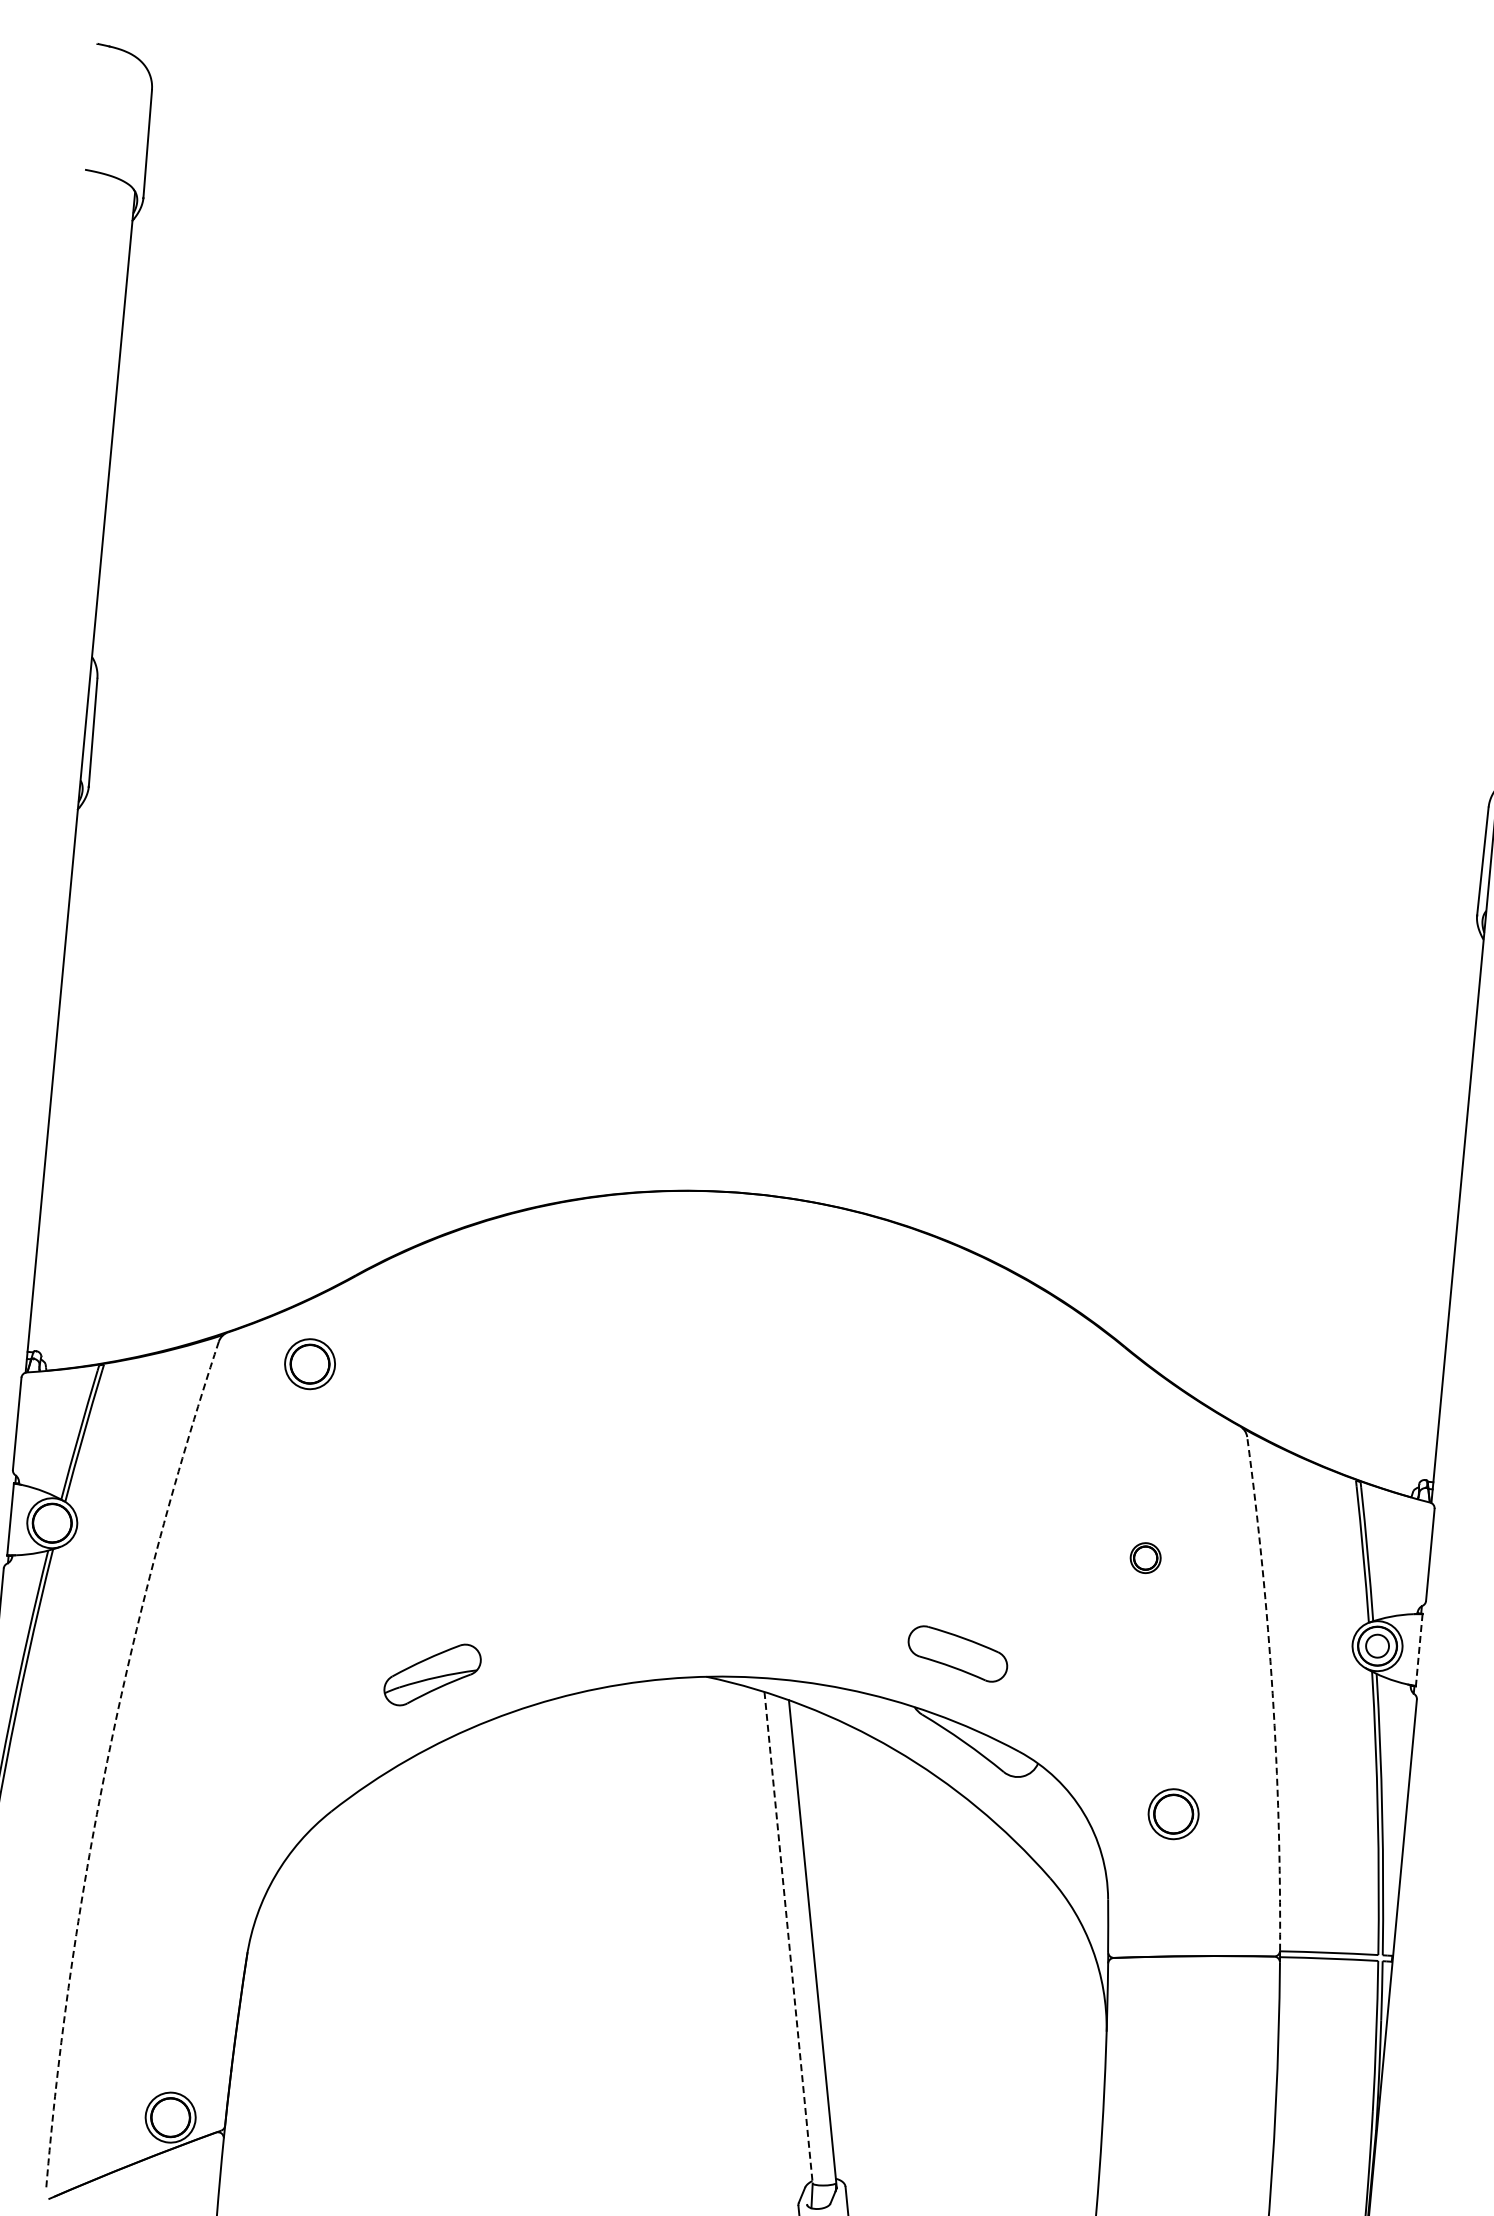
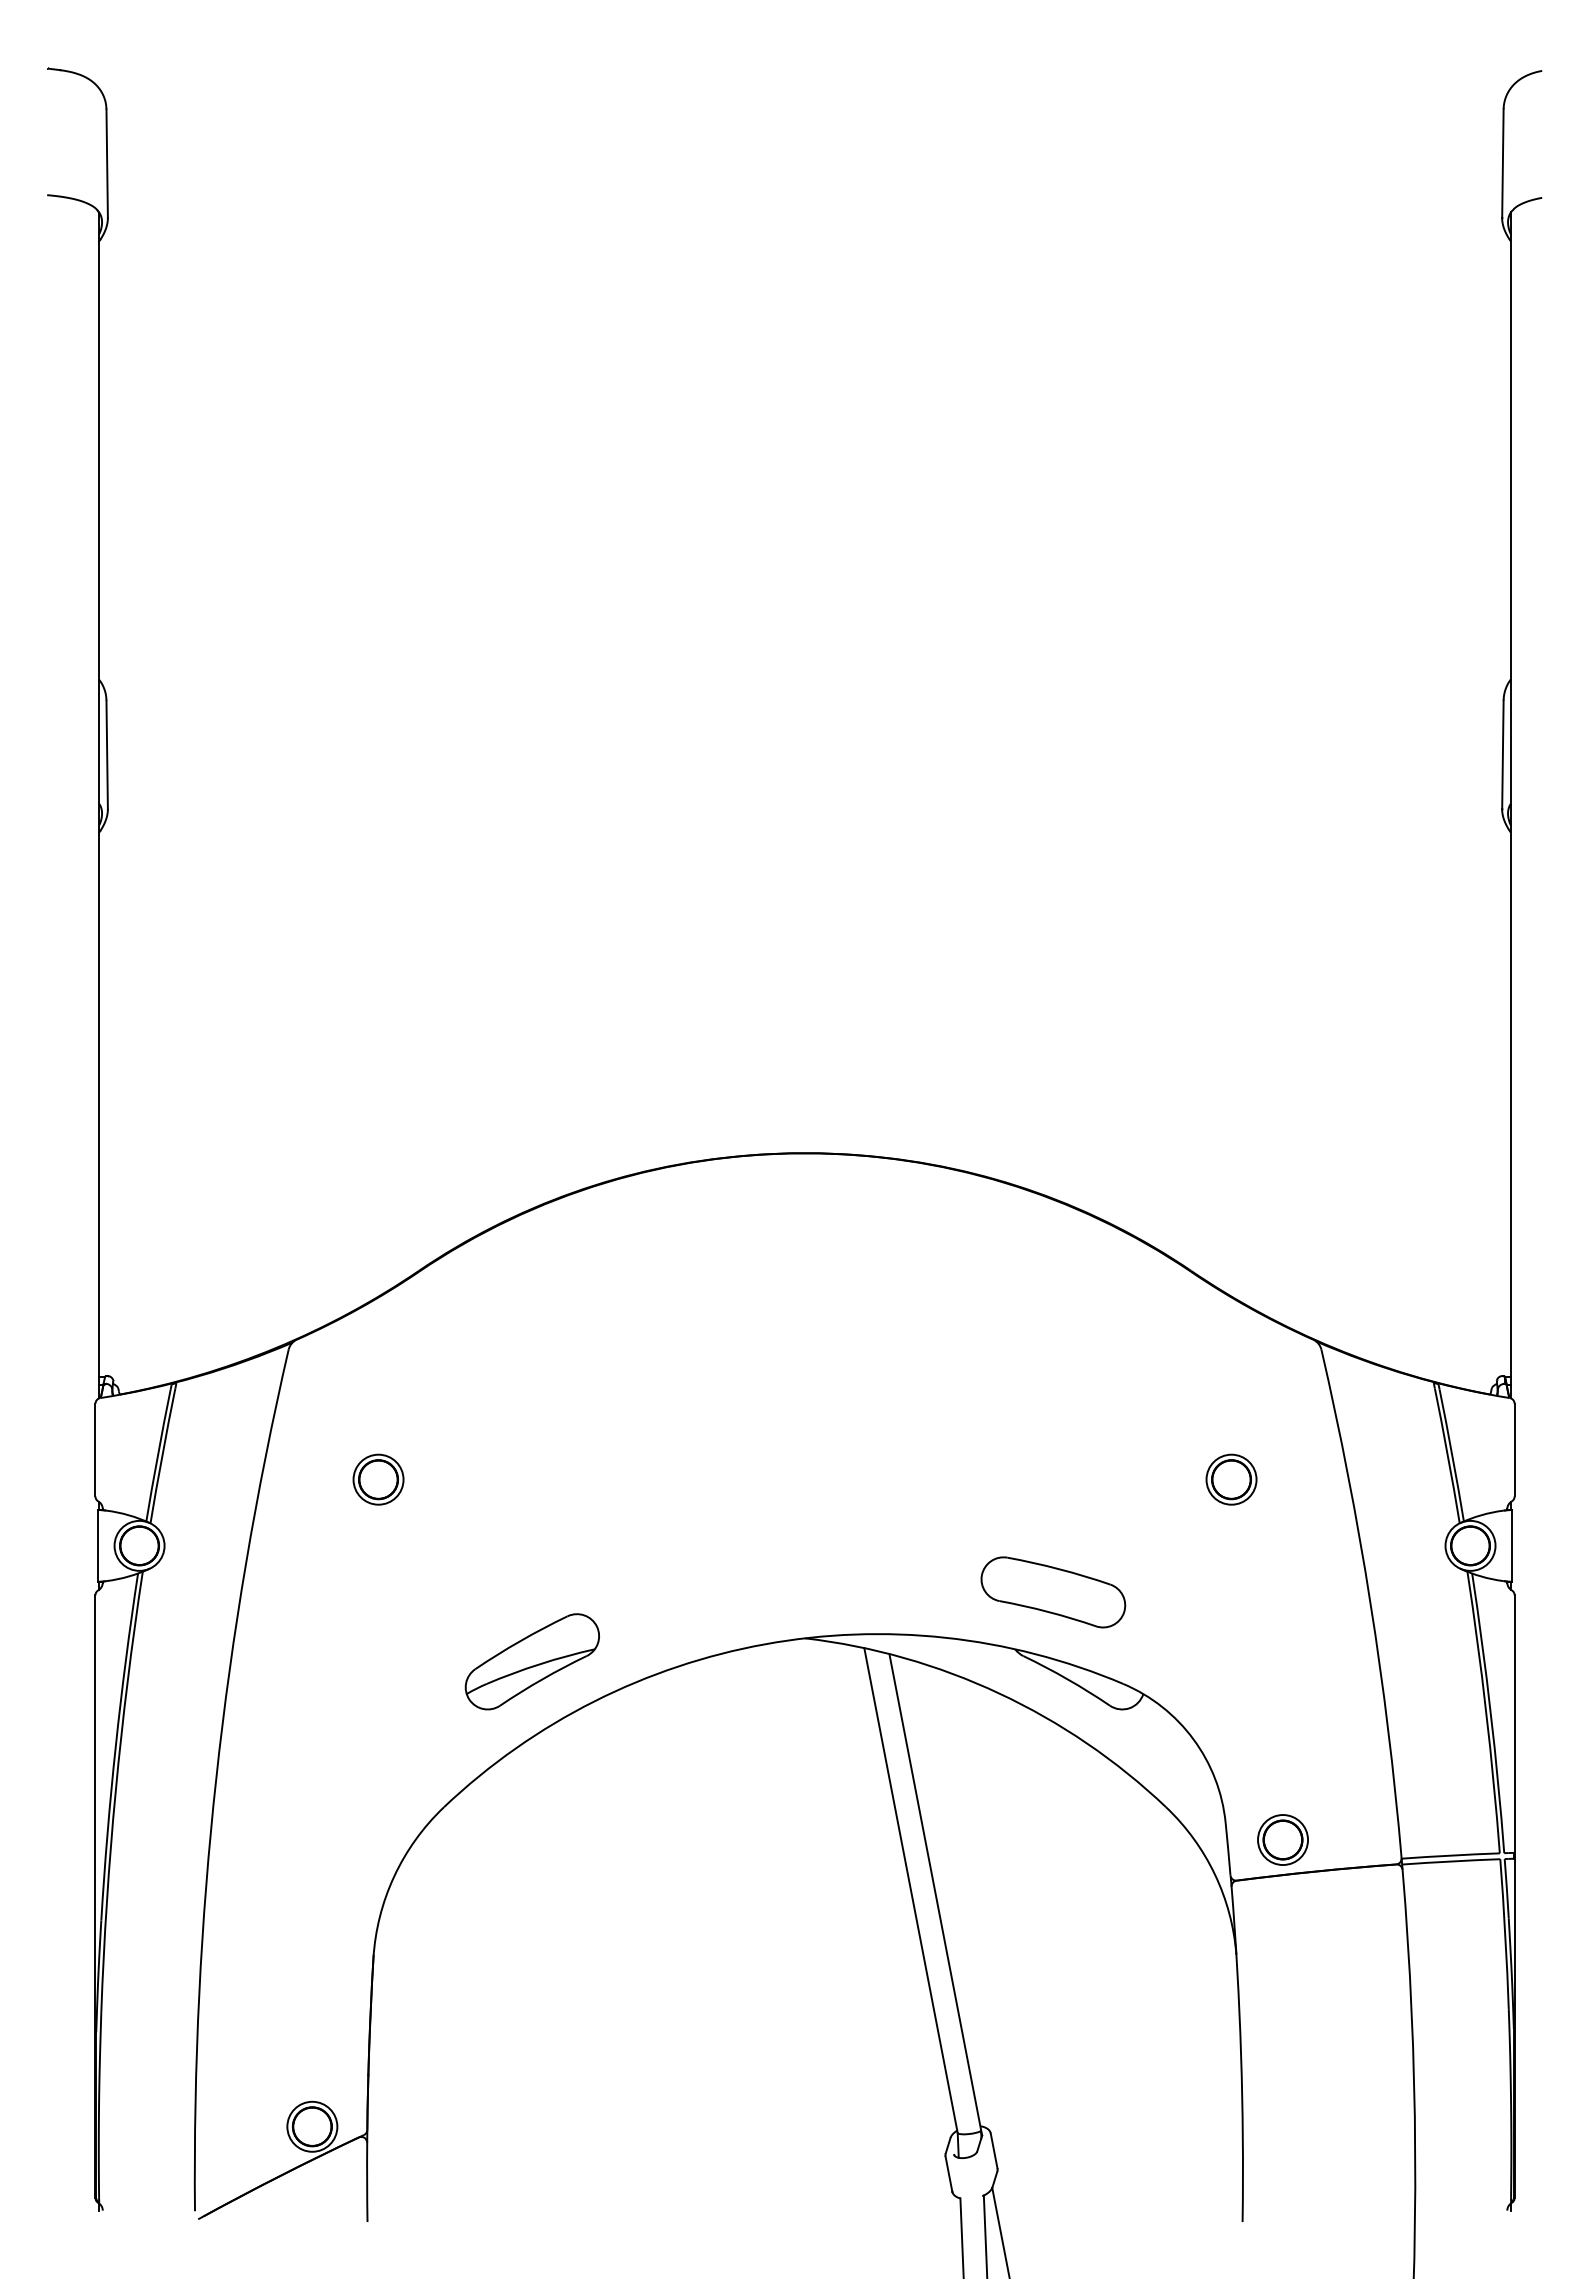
part: (310, 1364) -> (378, 1479), moved
part: (1145, 1558) -> (1231, 1479), size x1.67
circle: (1377, 1645) -> (1470, 1545), size x1.67
line: (1419, 1650) -> (1512, 1546), dashed -> solid
part: (958, 1654) -> (1053, 1592), size x1.43
part: (431, 1674) -> (531, 1661), size x1.43
arc: (1272, 1693) -> (1370, 1602), dashed -> solid
arc: (107, 1760) -> (216, 1777), dashed -> solid
part: (1173, 1813) -> (1282, 1839), moved
line: (789, 1937) -> (911, 1890), dashed -> solid

